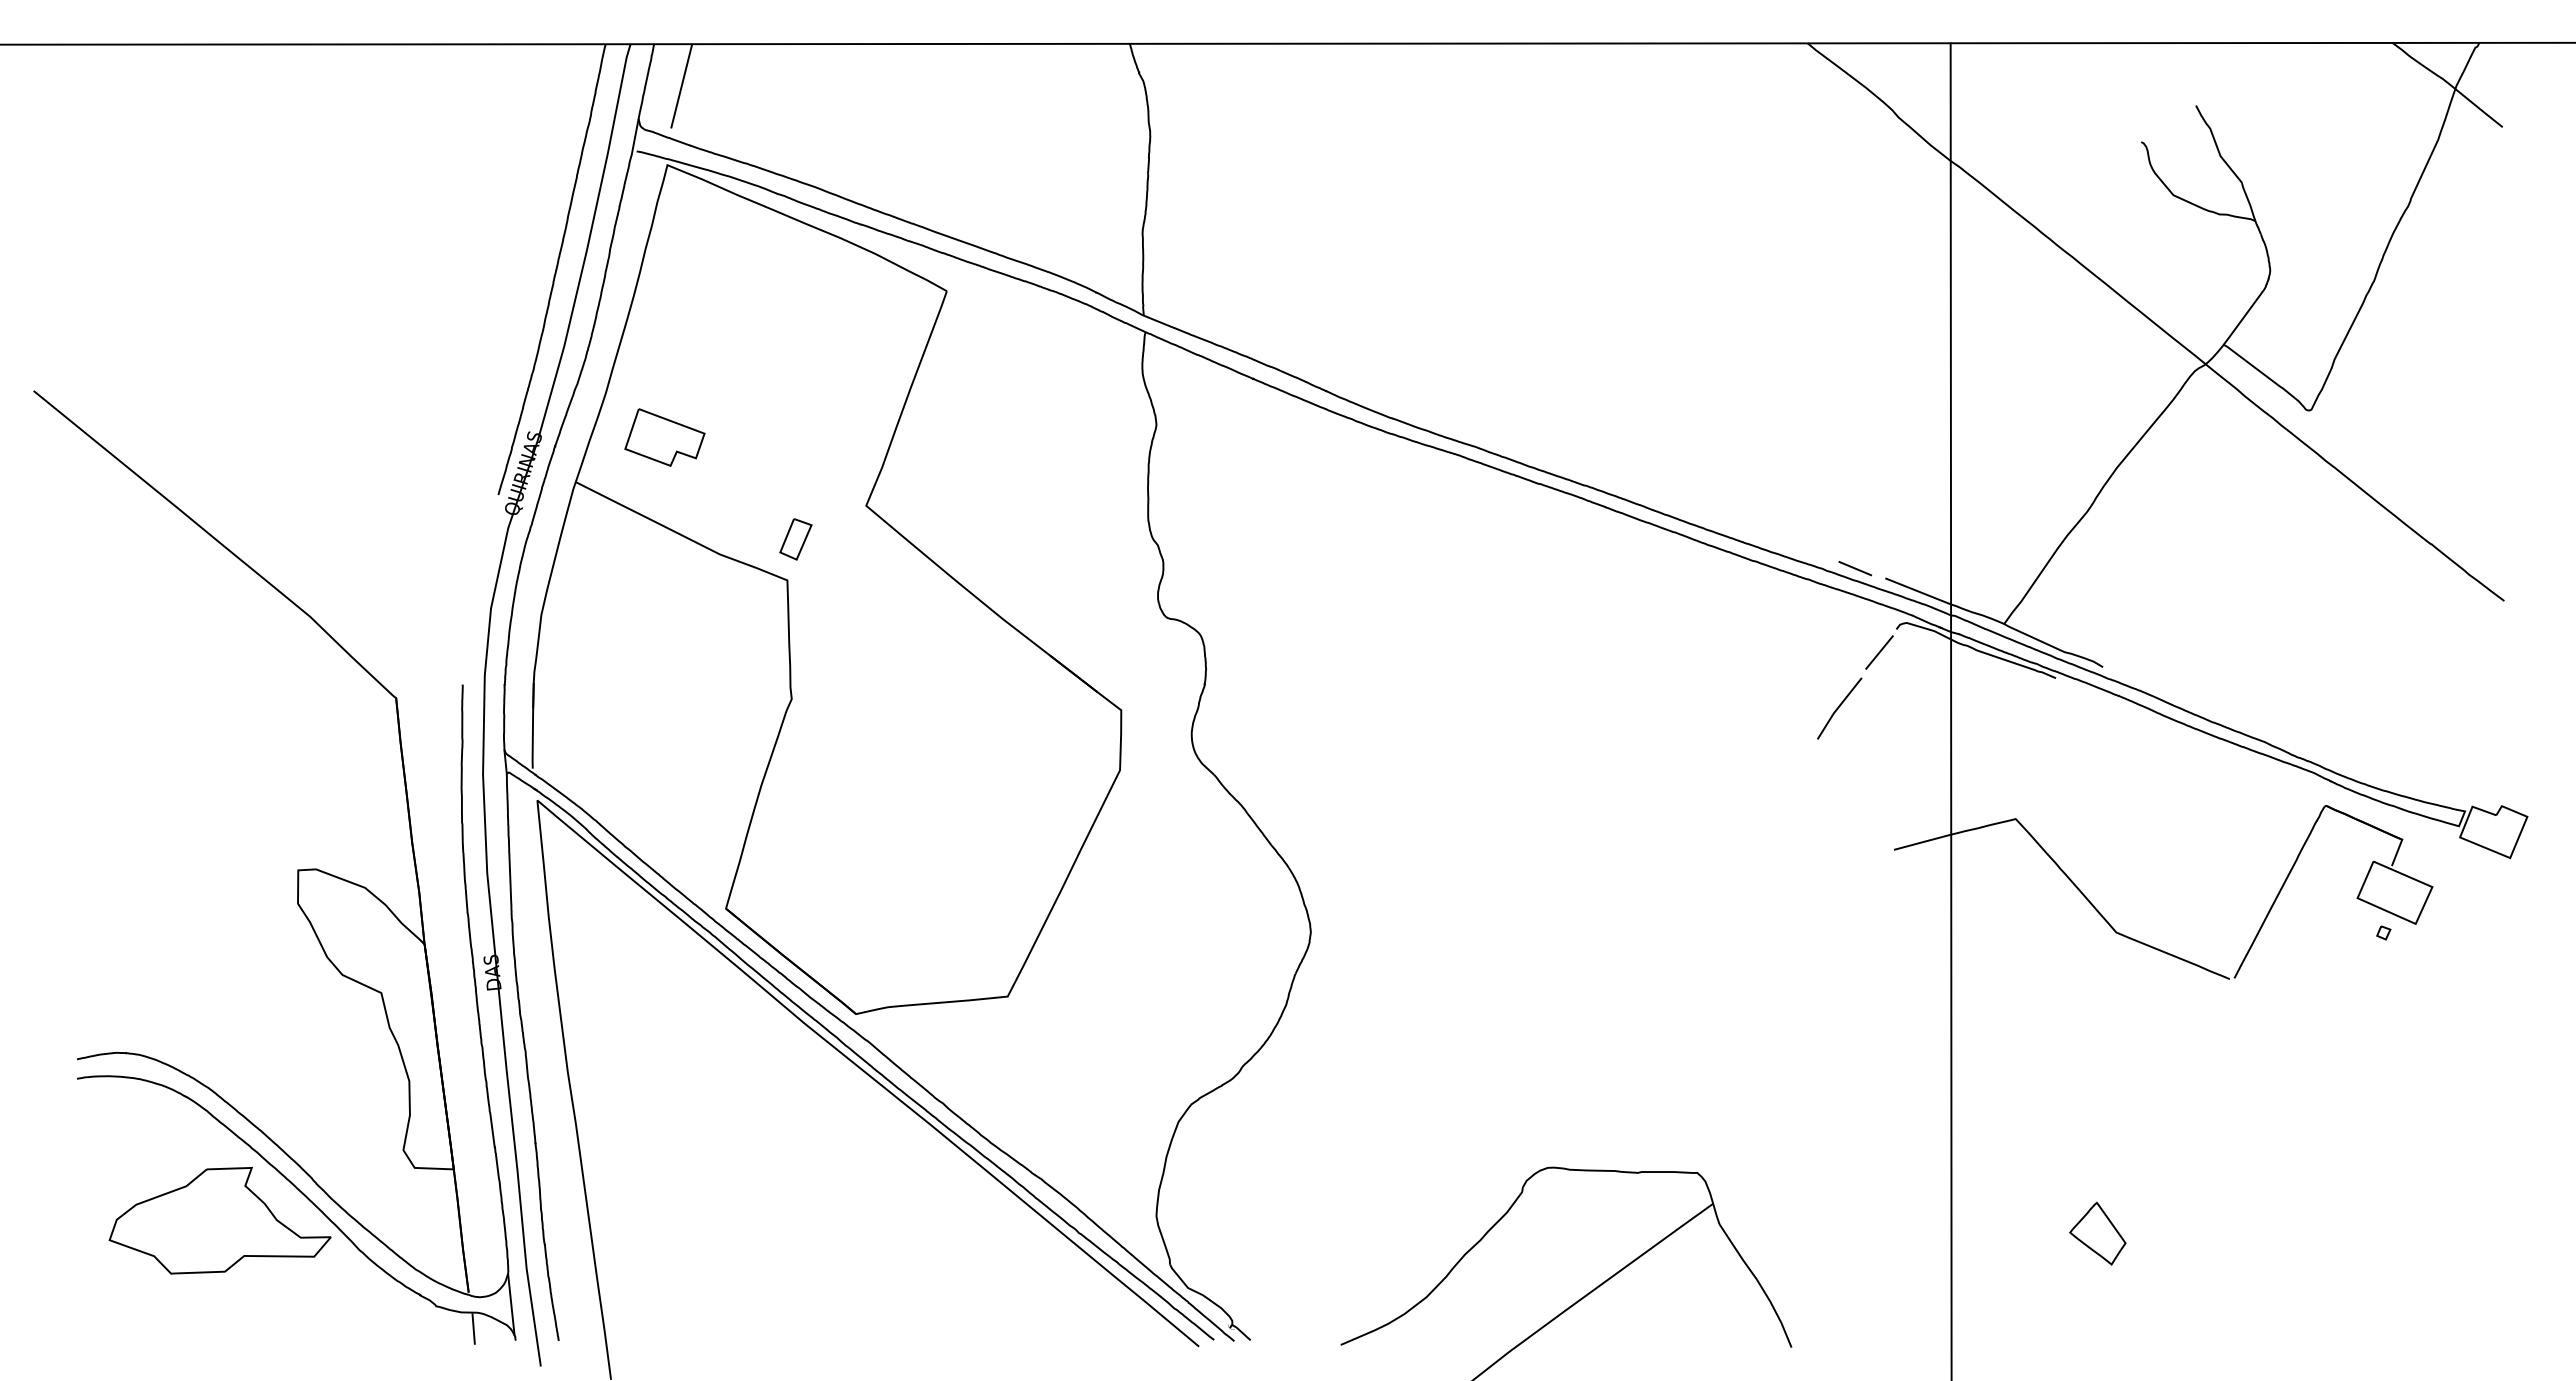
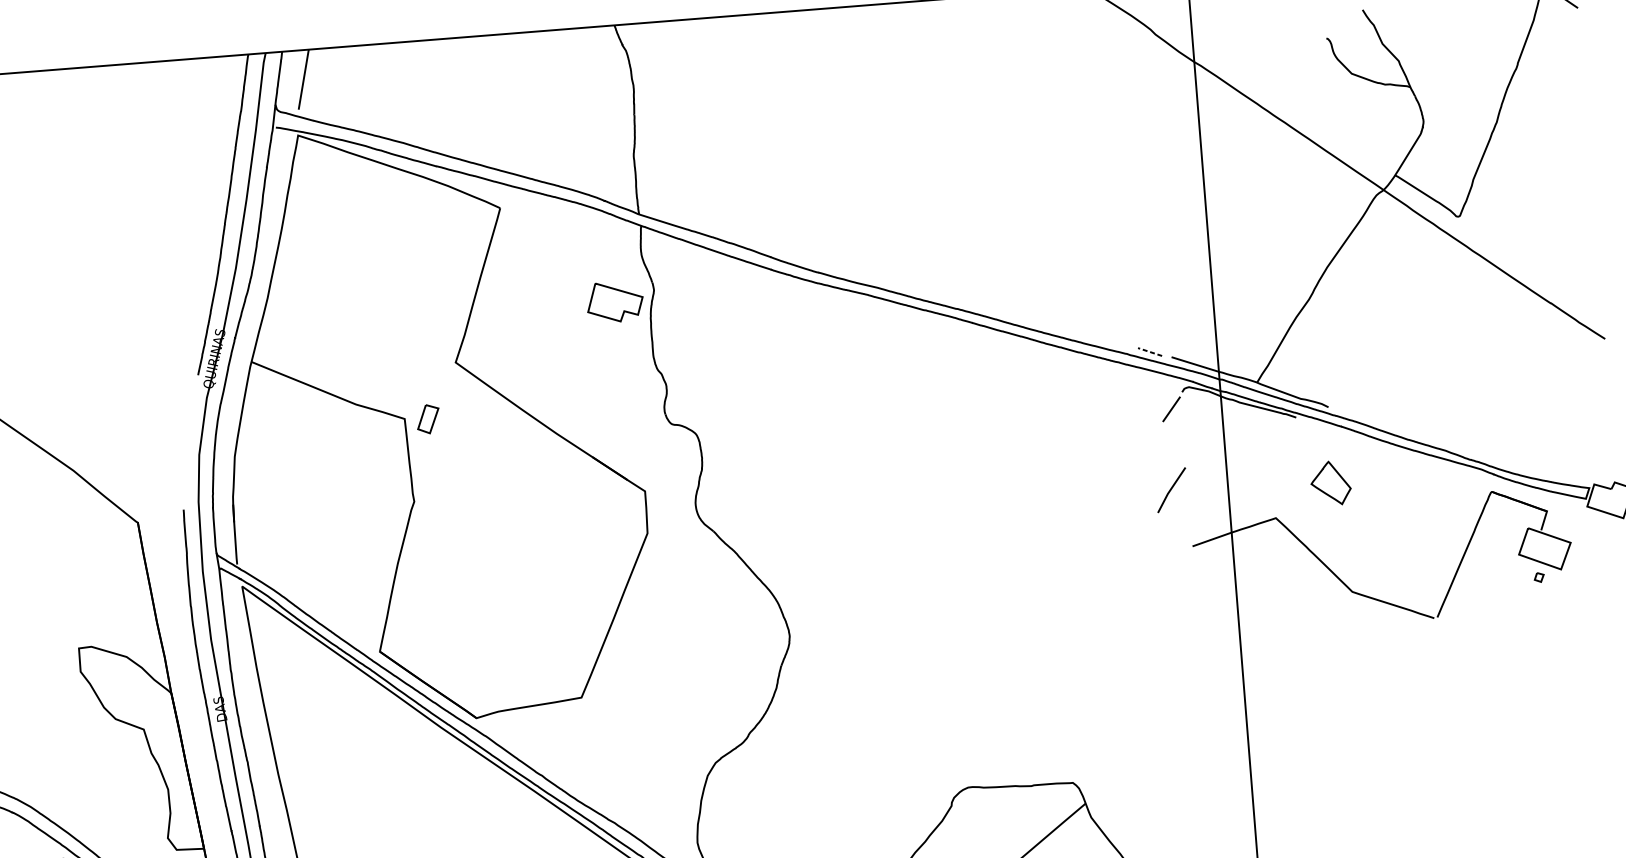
part: (664, 437) -> (614, 302), moved
part: (795, 539) -> (428, 419), moved
line: (1854, 568) -> (1149, 352), solid -> dashed
line: (1839, 707) -> (1171, 489), moved
part: (2097, 1233) -> (1330, 483), moved

